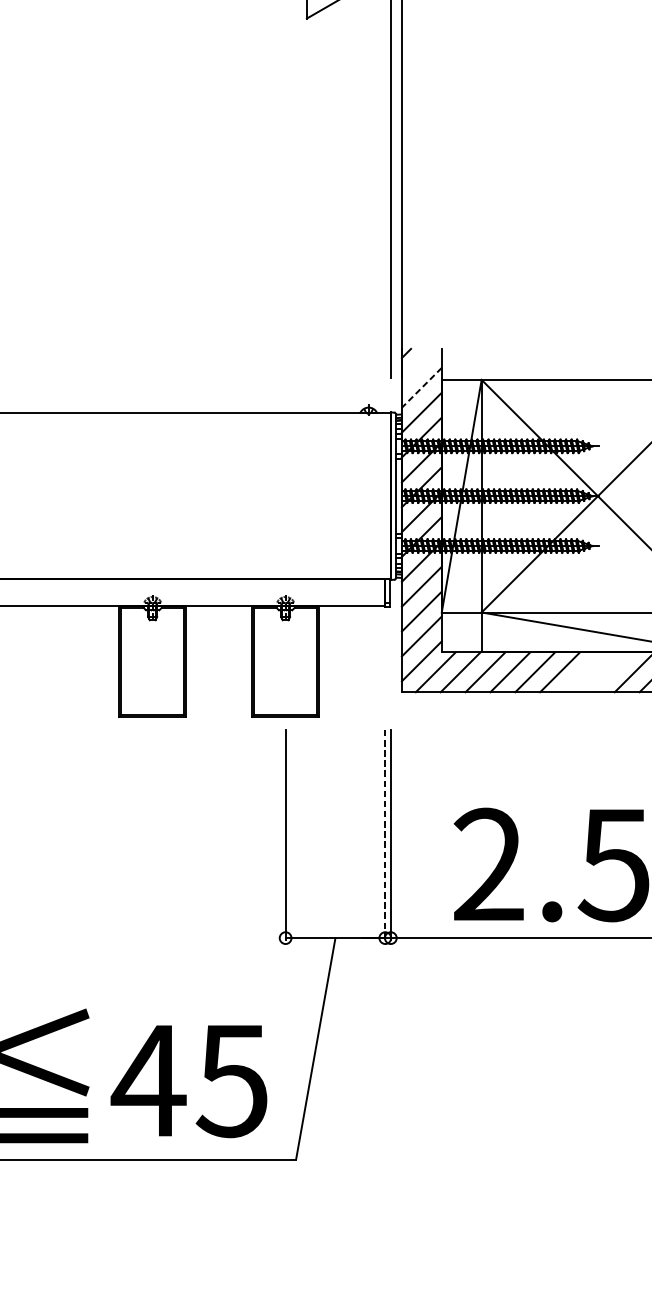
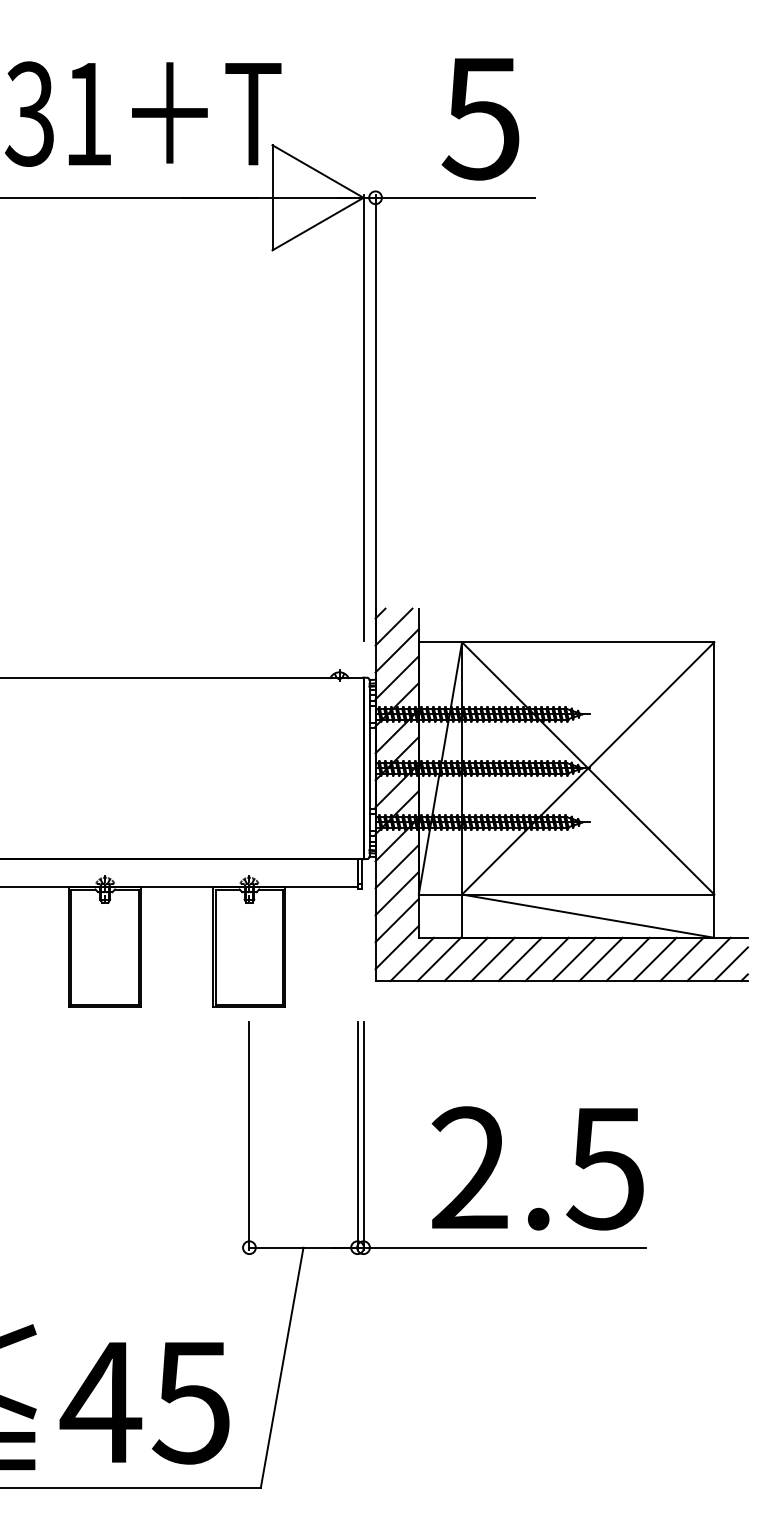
line: (418, 365) -> (393, 626), added
line: (422, 387) -> (397, 650), dashed -> solid
line: (584, 672) -> (573, 959), added
line: (609, 672) -> (600, 959), added
line: (385, 835) -> (357, 1136), dashed -> solid

